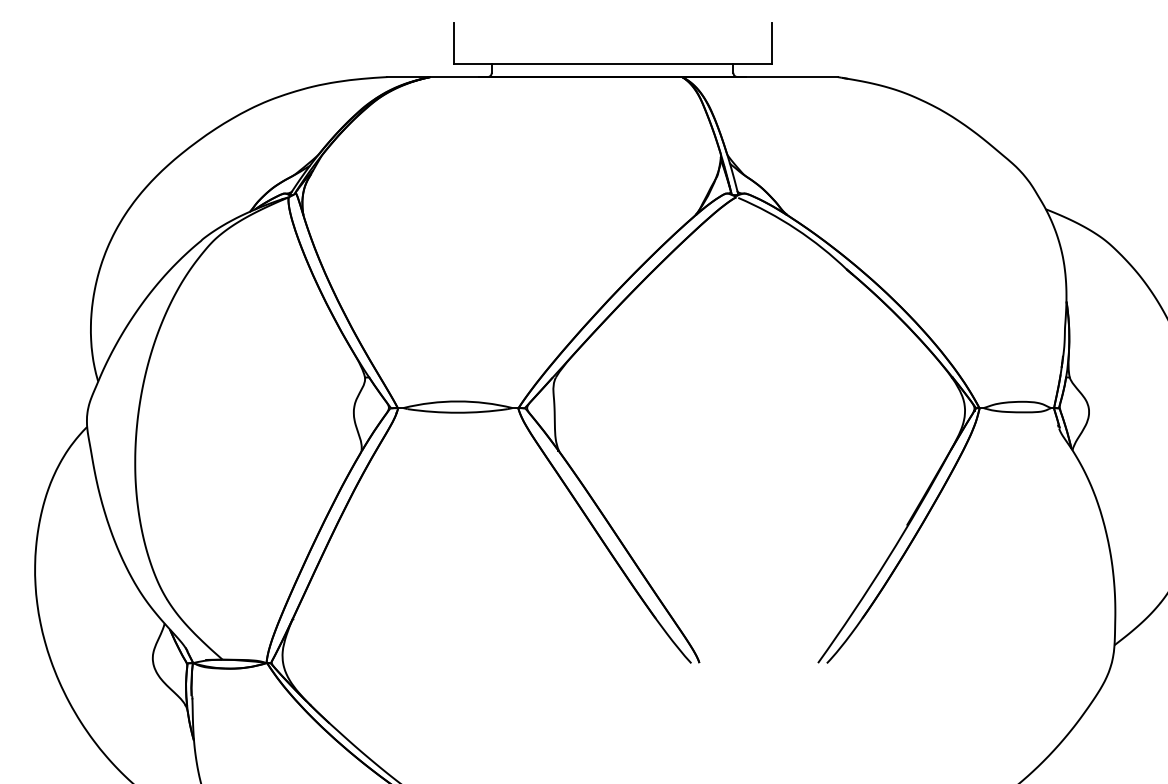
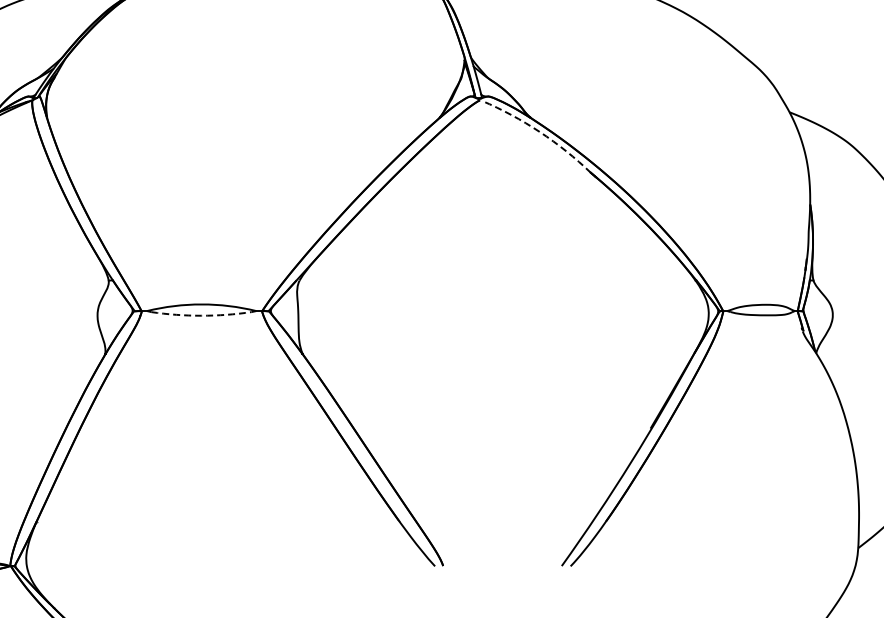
arc: (796, 229) -> (540, 132), solid -> dashed
arc: (457, 412) -> (201, 315), solid -> dashed

